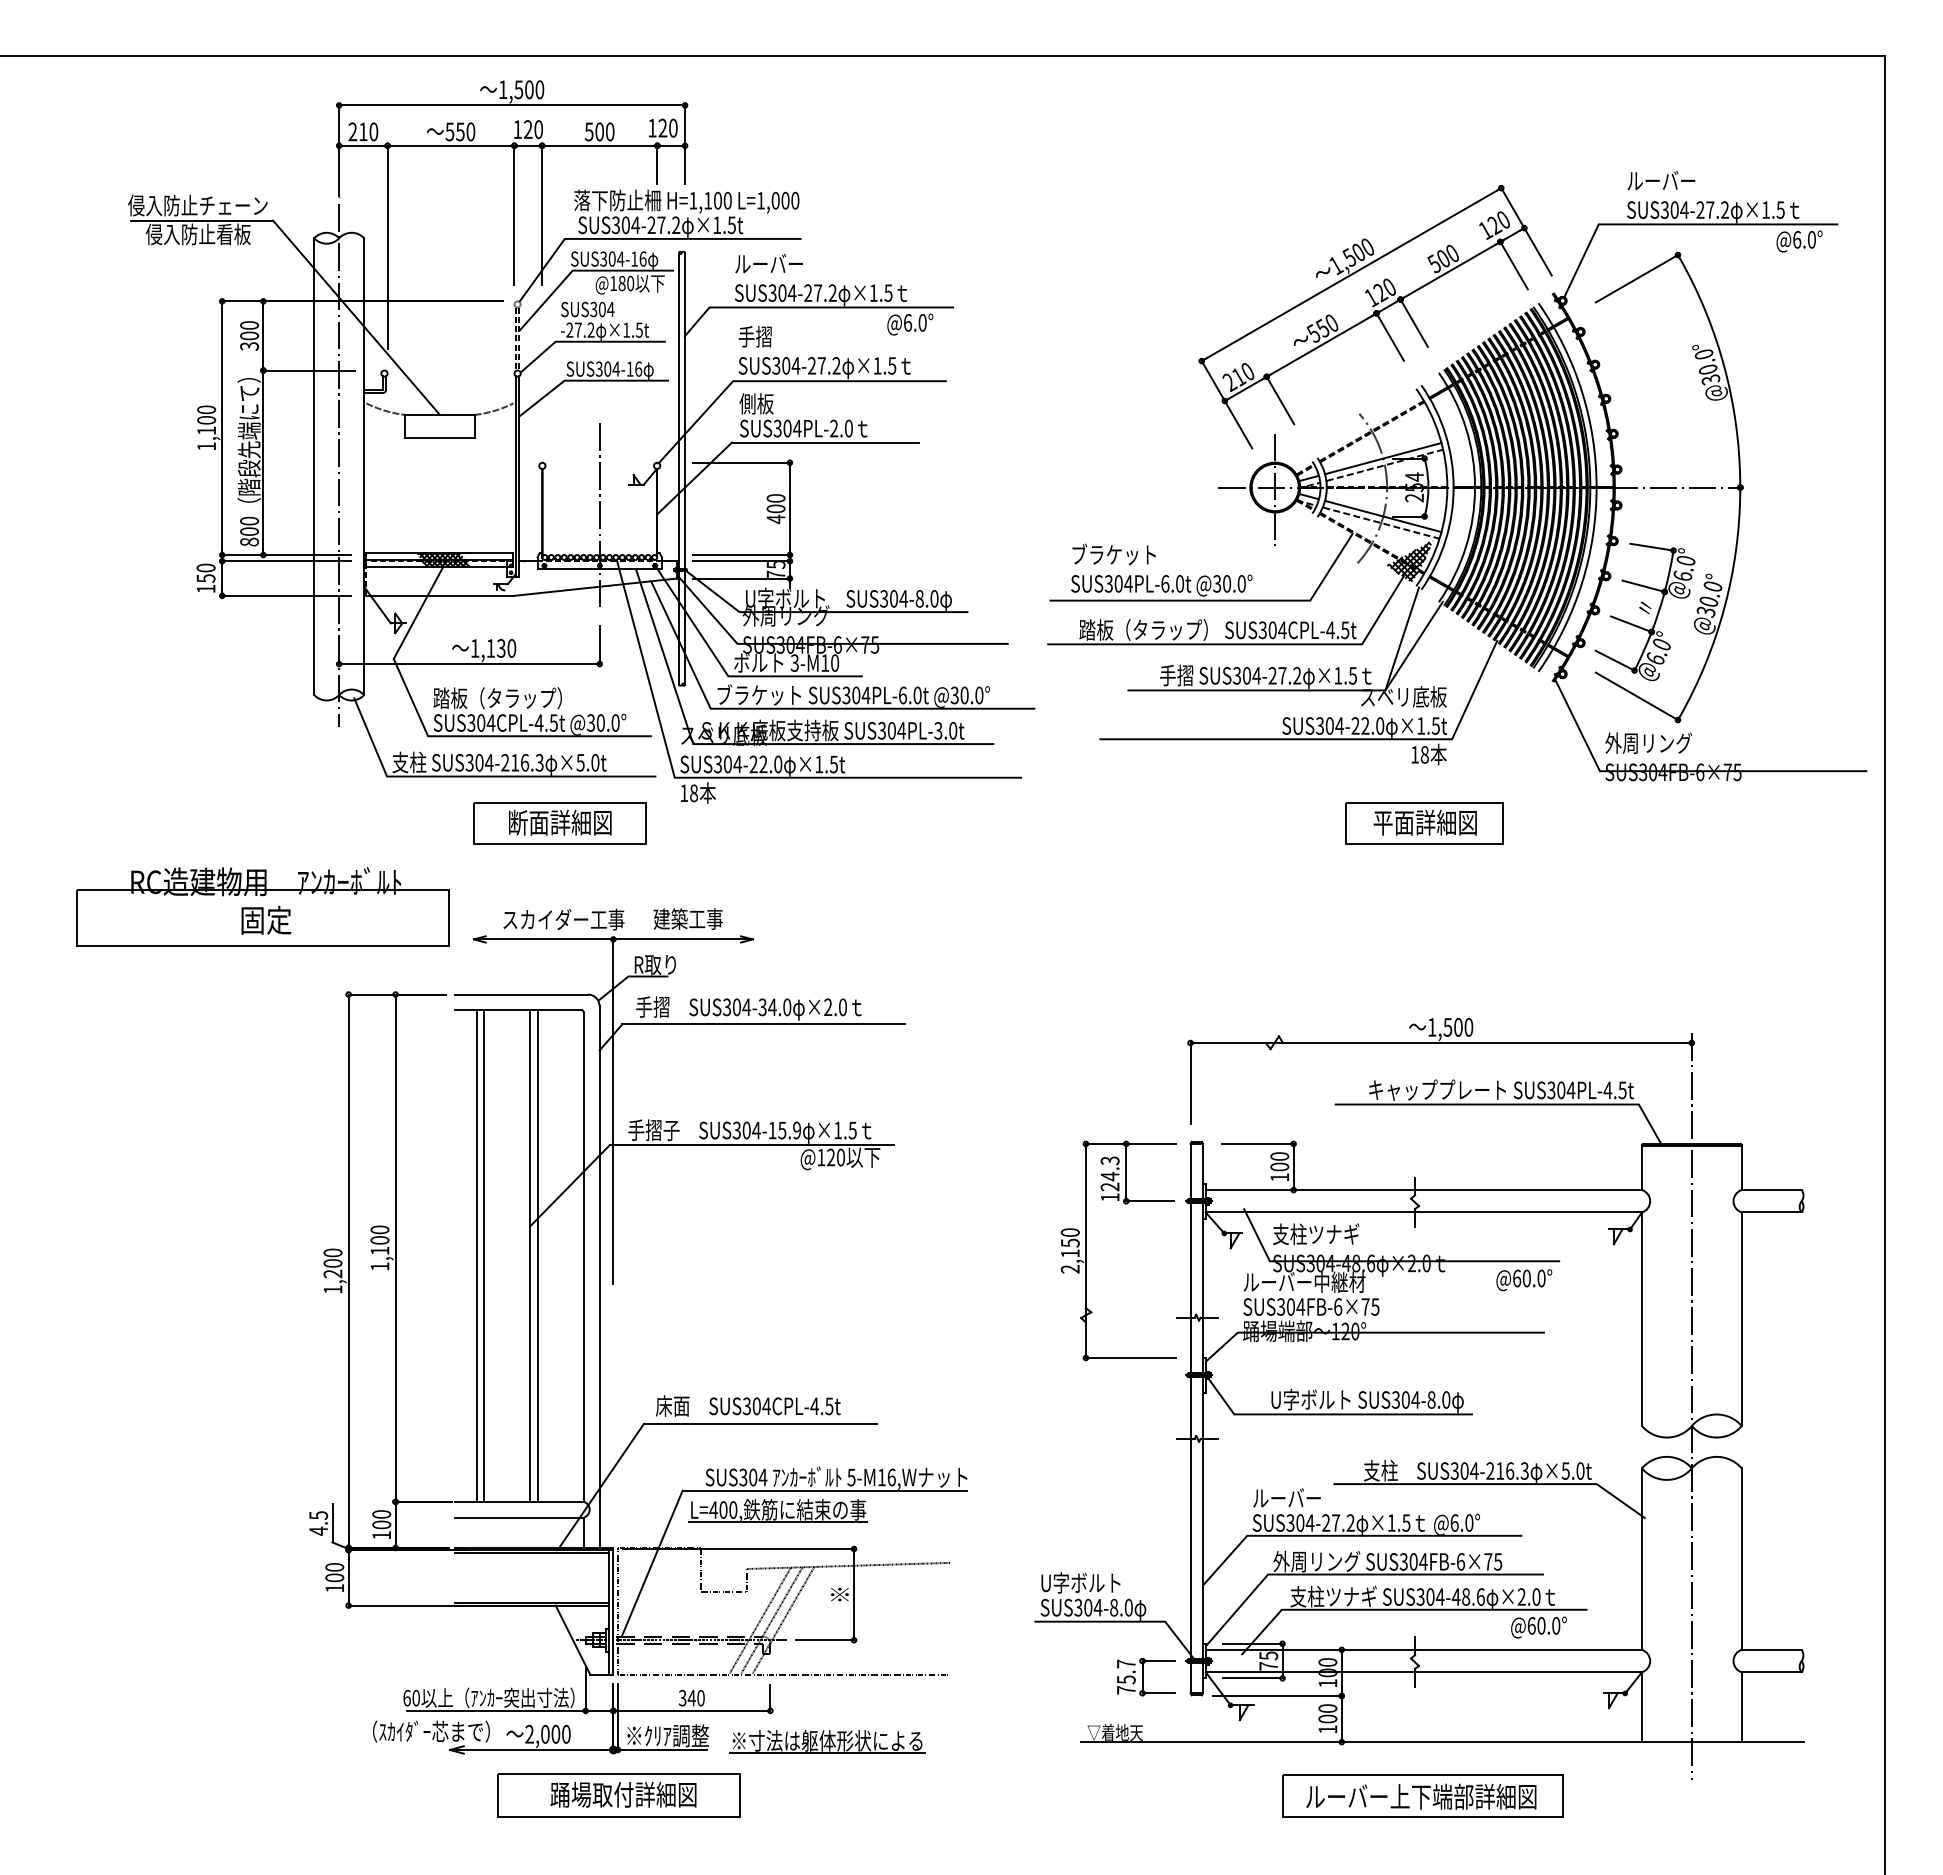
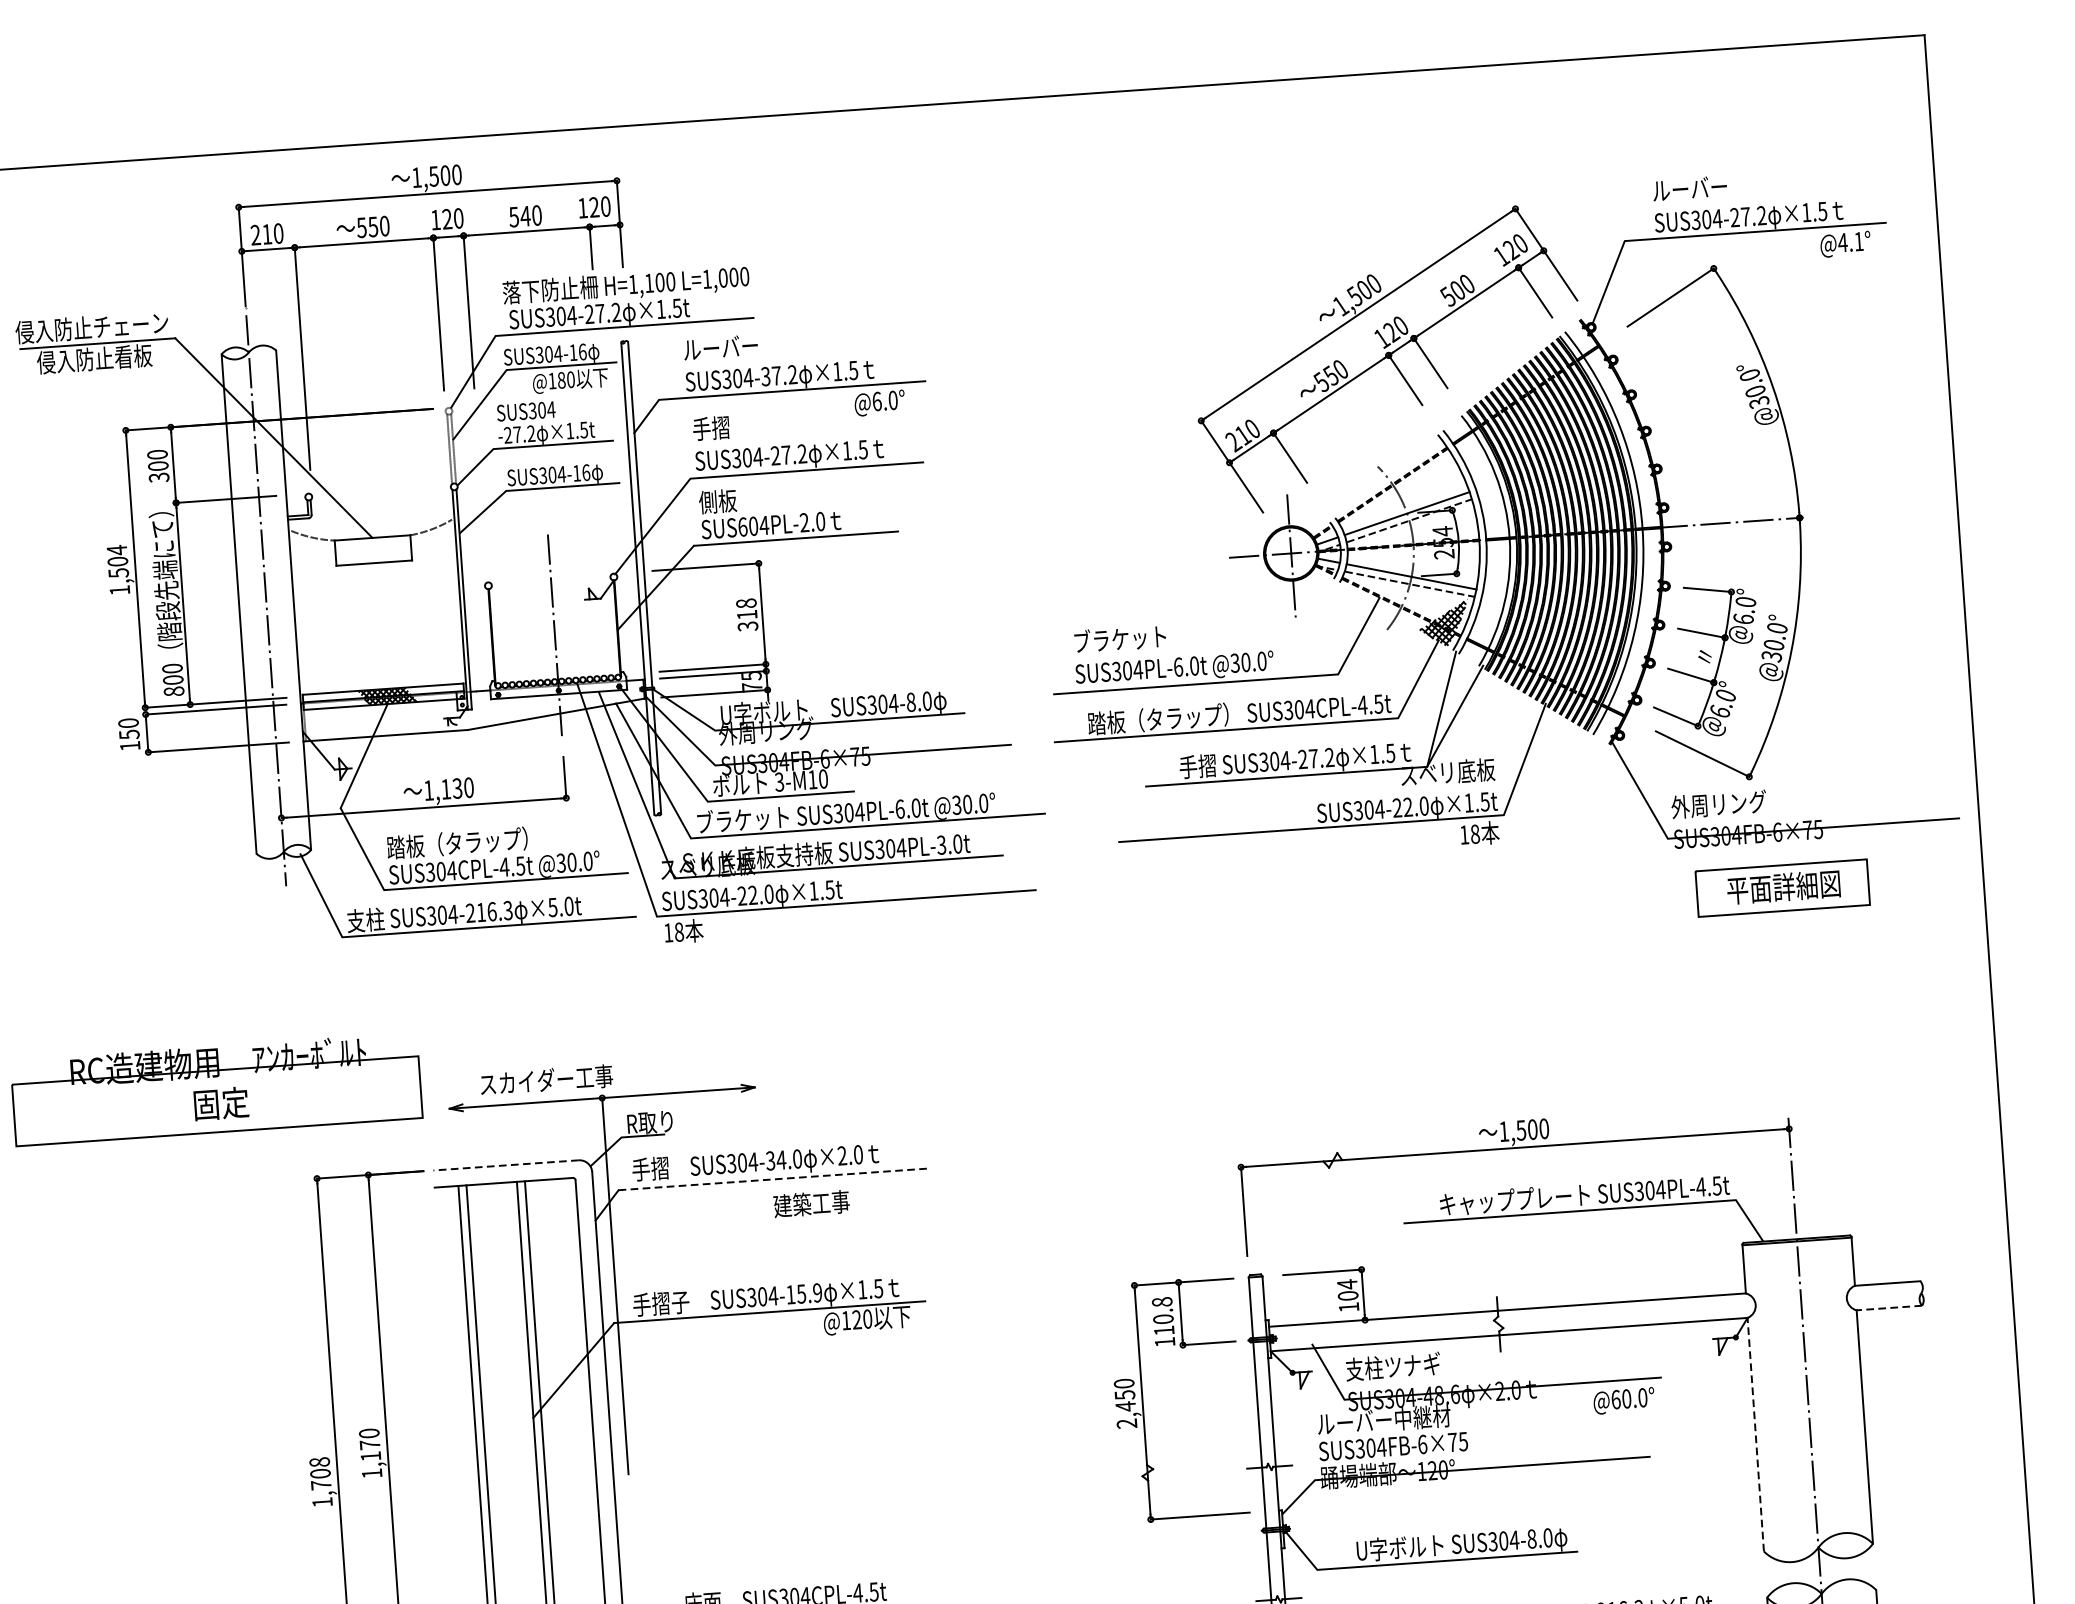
text: (599, 131) -> (525, 215), 500 -> 540
text: (1803, 239) -> (1849, 241), @6.0° -> @4.1°
text: (808, 293) -> (766, 377), SUS304-27.2 -> SUS304-37.2
text: (206, 420) -> (117, 561), 1,100 -> 1,504
text: (777, 428) -> (742, 526), SUS304PL-2.0 -> SUS604PL-2.0
text: (775, 509) -> (746, 615), 400 -> 318
part: (559, 823) -> (534, 975), removed
part: (1424, 823) -> (1782, 888), moved
text: (687, 918) -> (810, 1203), moved
line: (521, 994) -> (506, 1165), solid -> dashed
line: (764, 1024) -> (773, 1179), solid -> dashed
text: (1279, 1156) -> (1347, 1284), 100 -> 104
text: (1109, 1173) -> (1162, 1316), 124.3 -> 110.8
line: (1771, 1212) -> (1889, 1308), solid -> dashed
text: (379, 1240) -> (369, 1445), 1,100 -> 1,170
text: (1070, 1253) -> (1125, 1406), 2,150 -> 2,450
text: (332, 1263) -> (319, 1473), 1,200 -> 1,708
line: (1641, 1319) -> (1755, 1434), solid -> dashed

